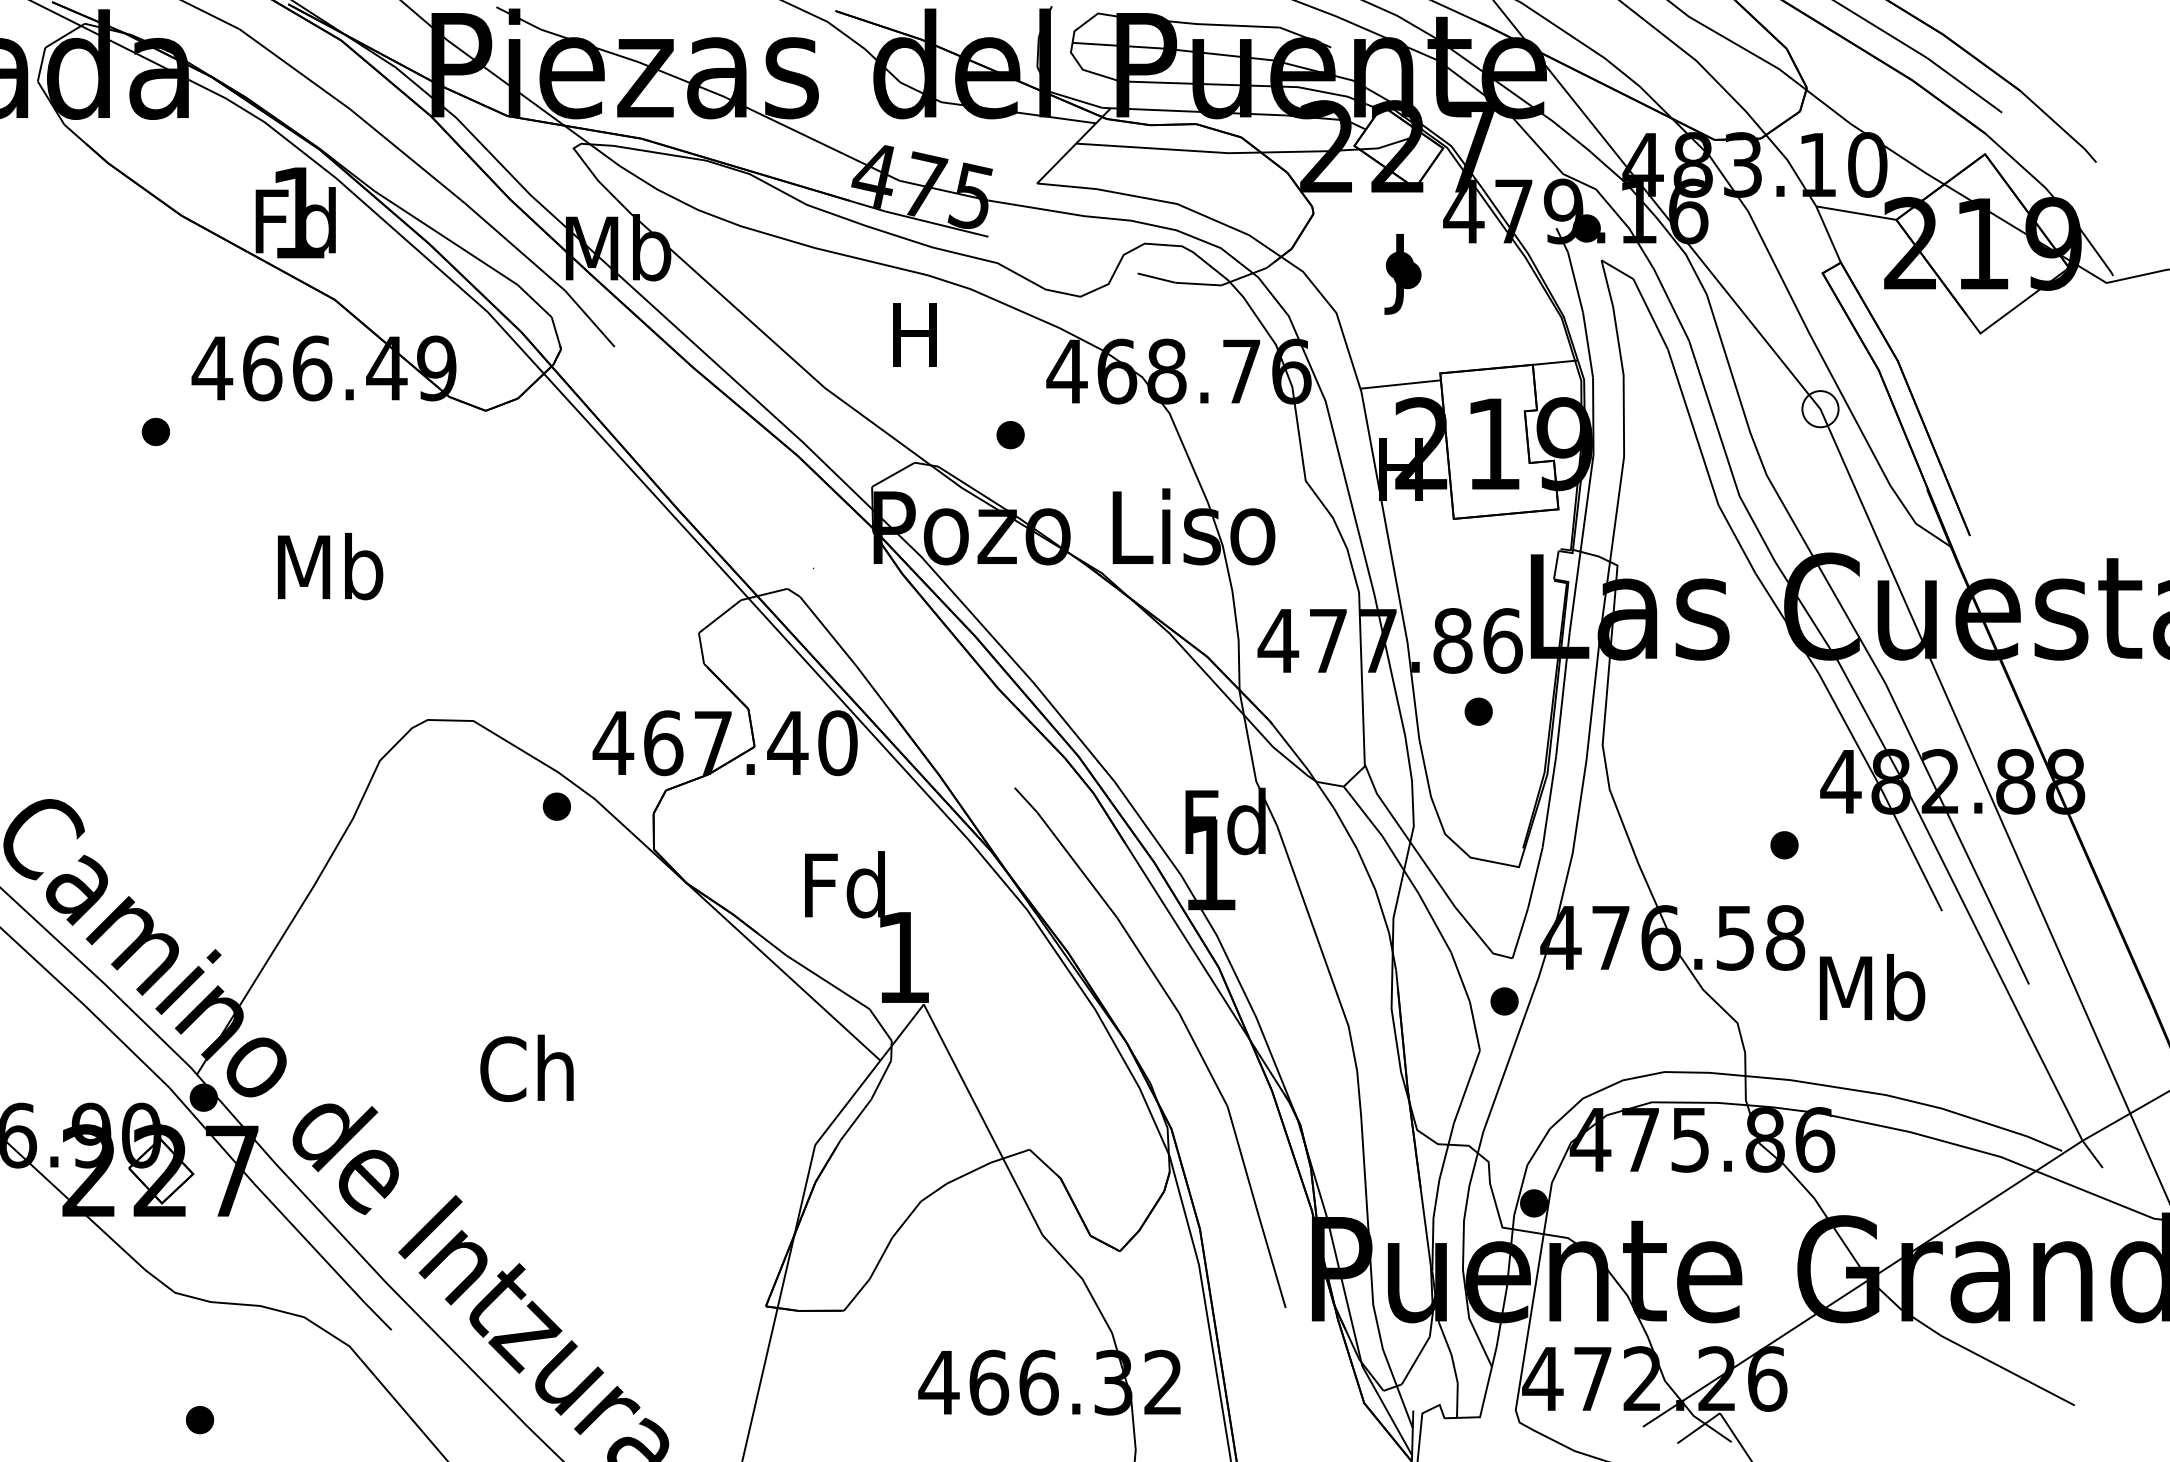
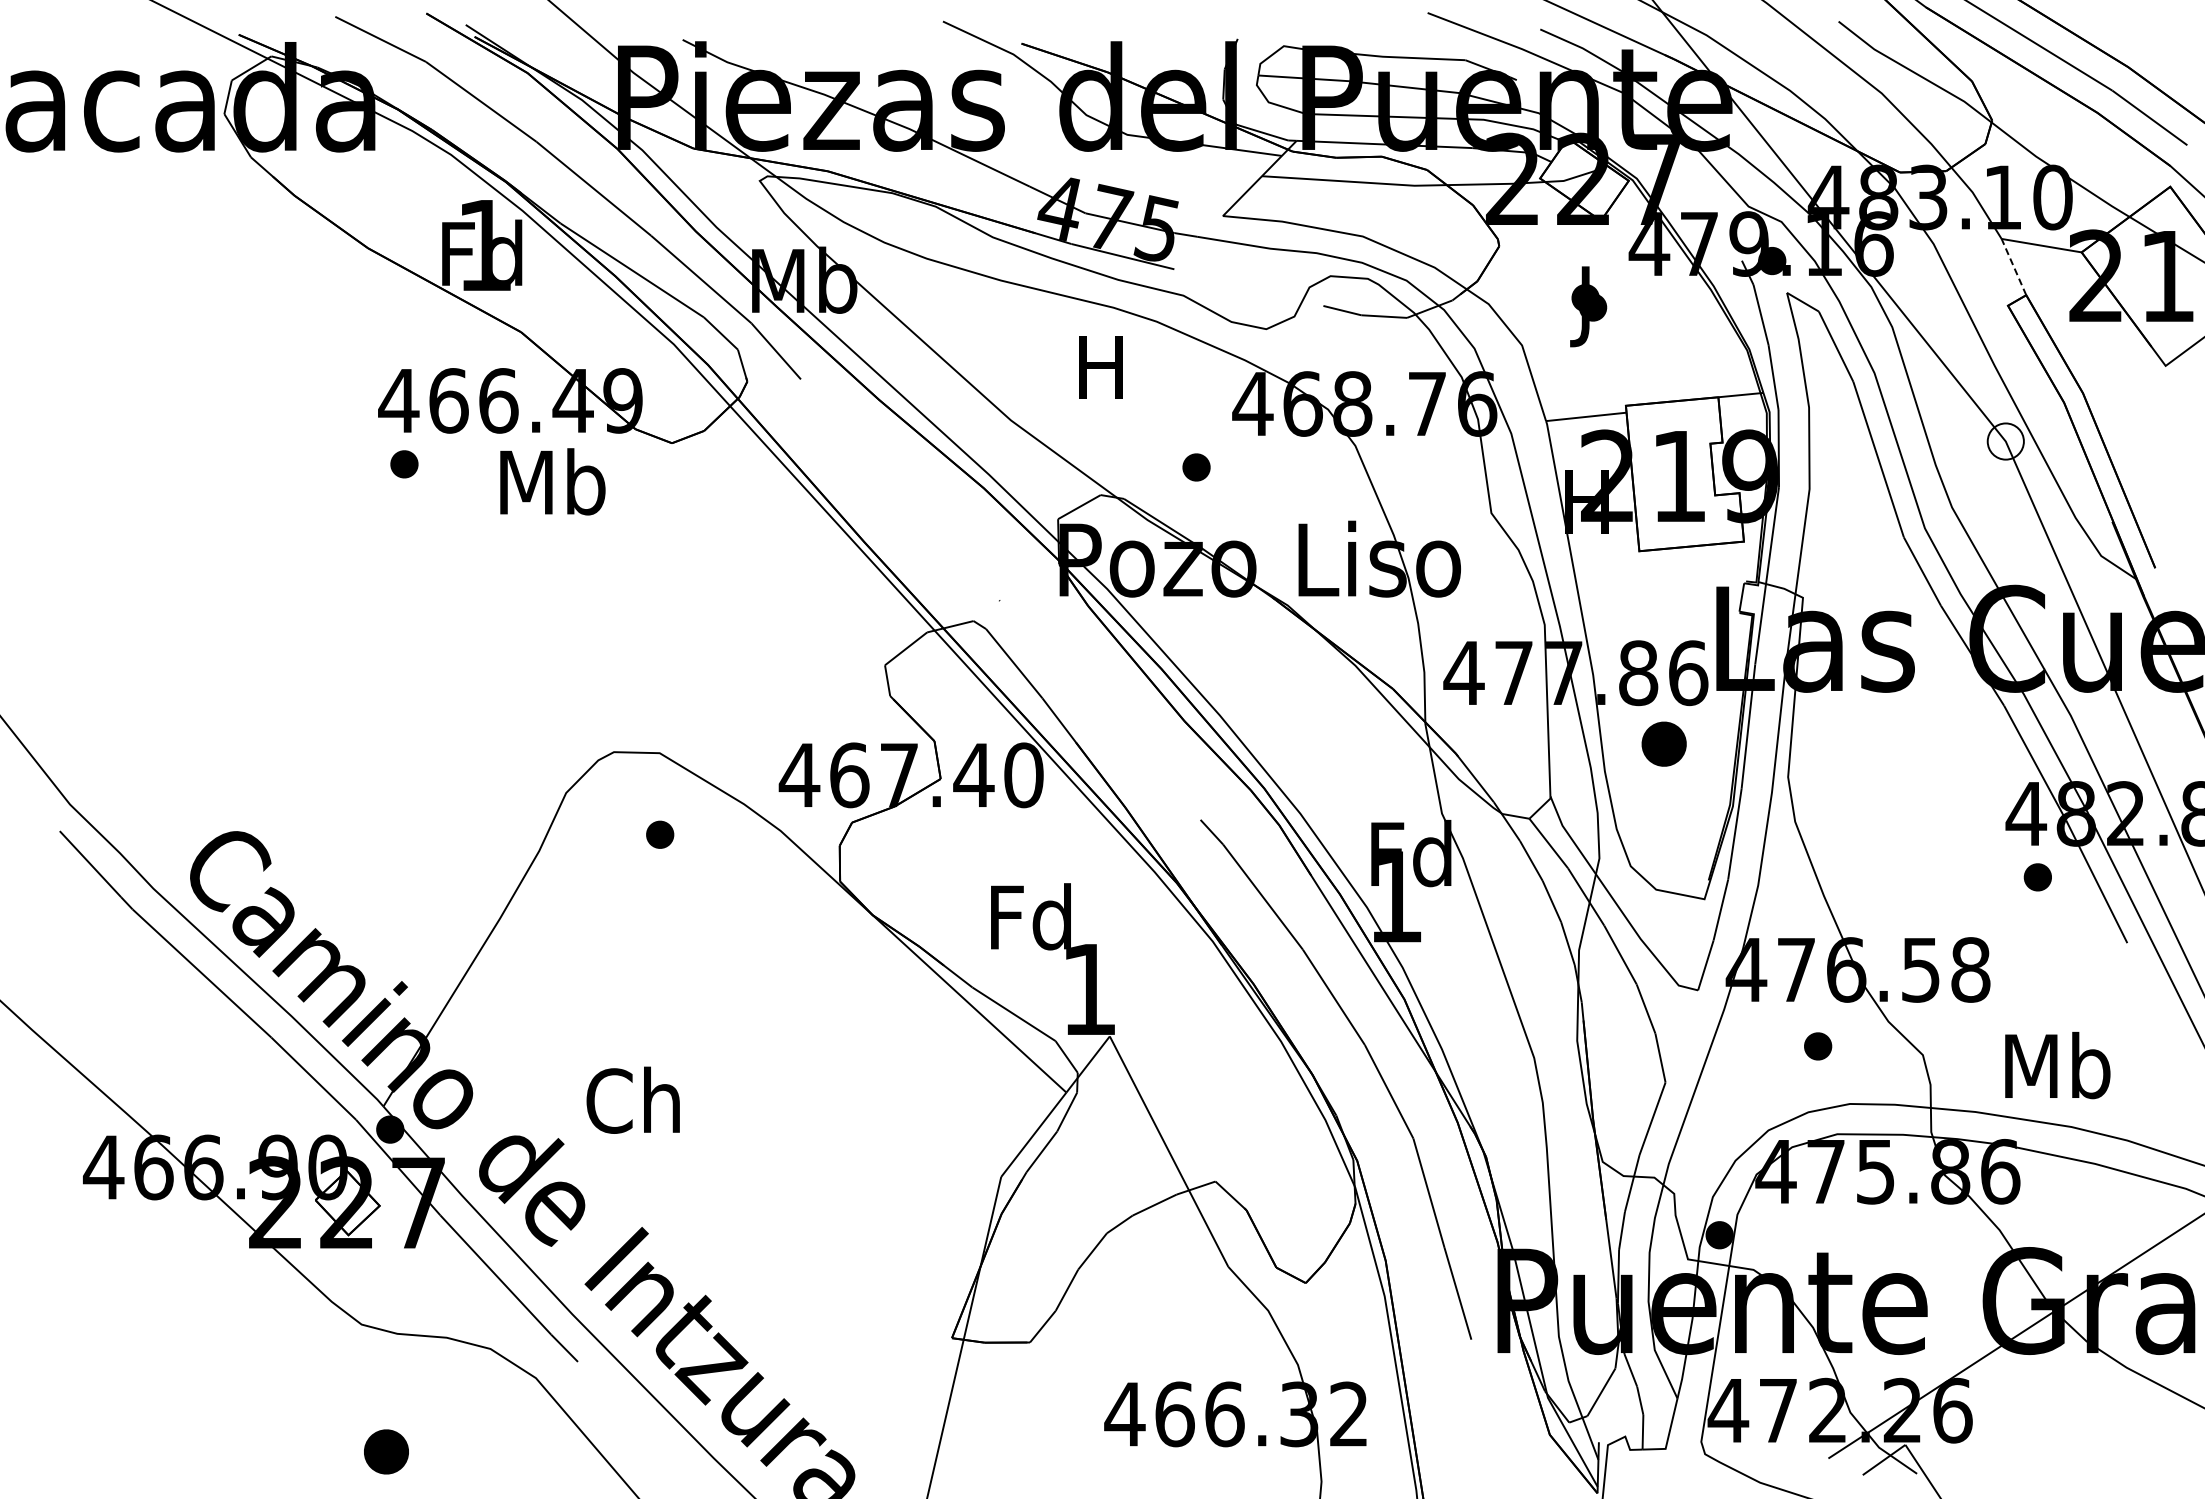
line: (1828, 234) -> (2013, 267), solid -> dashed
part: (156, 432) -> (404, 464), moved
text: (330, 566) -> (552, 481), moved
part: (1478, 711) -> (1664, 743), size x1.6
part: (557, 806) -> (660, 834), moved
part: (1784, 845) -> (2037, 877), moved
text: (1872, 987) -> (2057, 1065), moved
part: (1504, 1001) -> (1818, 1046), moved
text: (526, 1067) -> (632, 1099), moved
part: (200, 1419) -> (386, 1451), size x1.6

